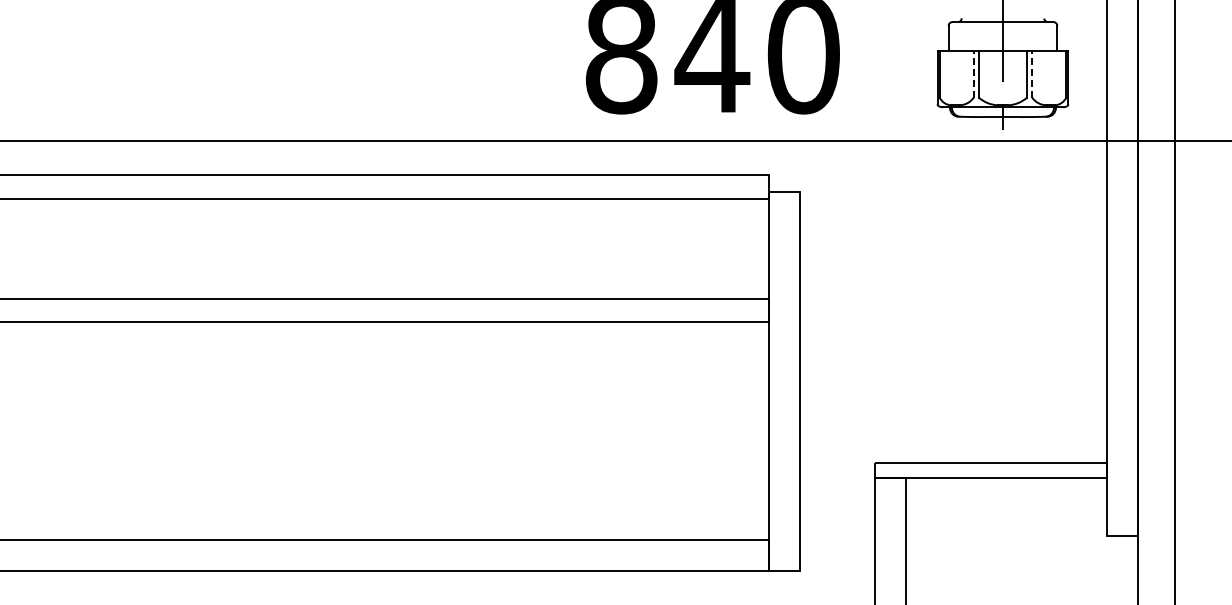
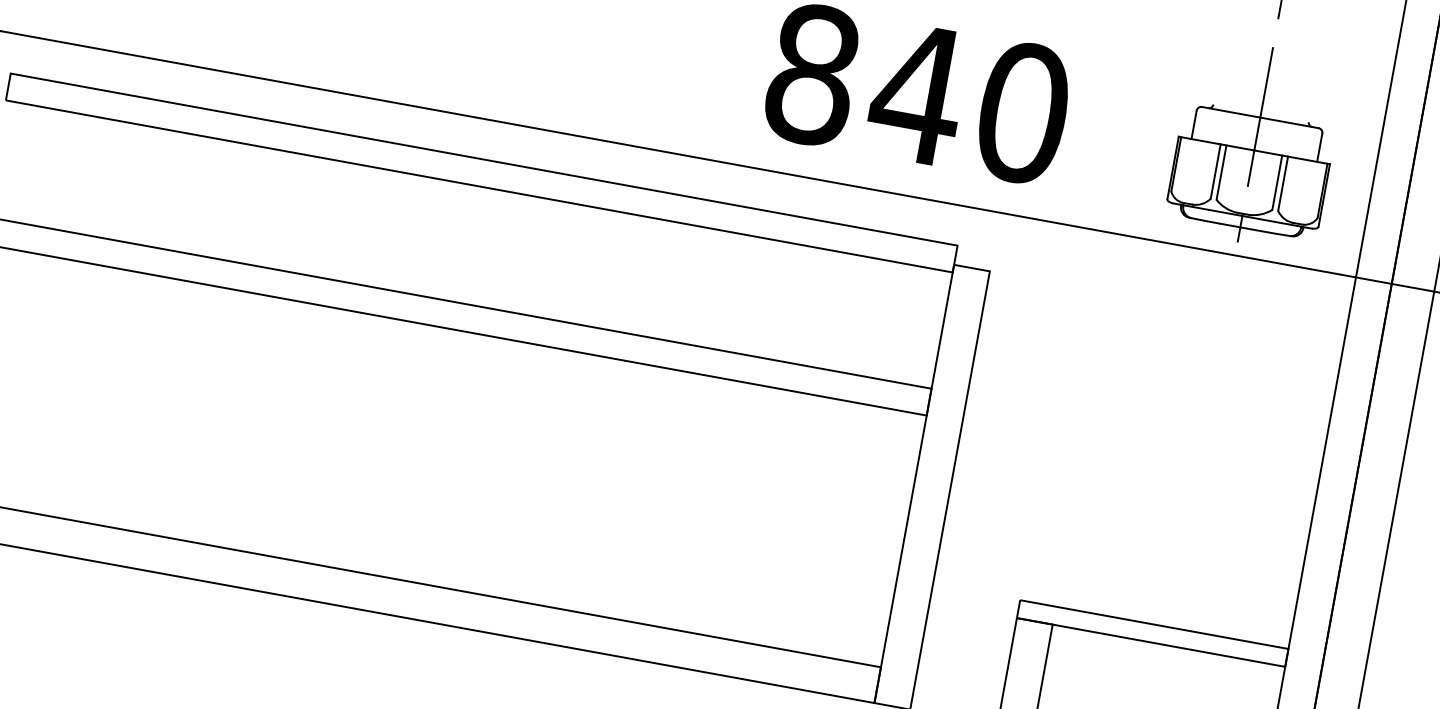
line: (973, 74) -> (1215, 171), dashed -> solid
line: (1032, 74) -> (1283, 184), dashed -> solid

